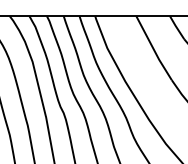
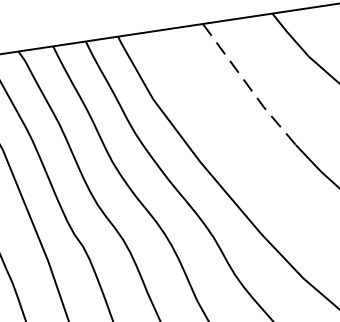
line: (153, 48) -> (248, 85), solid -> dashed

